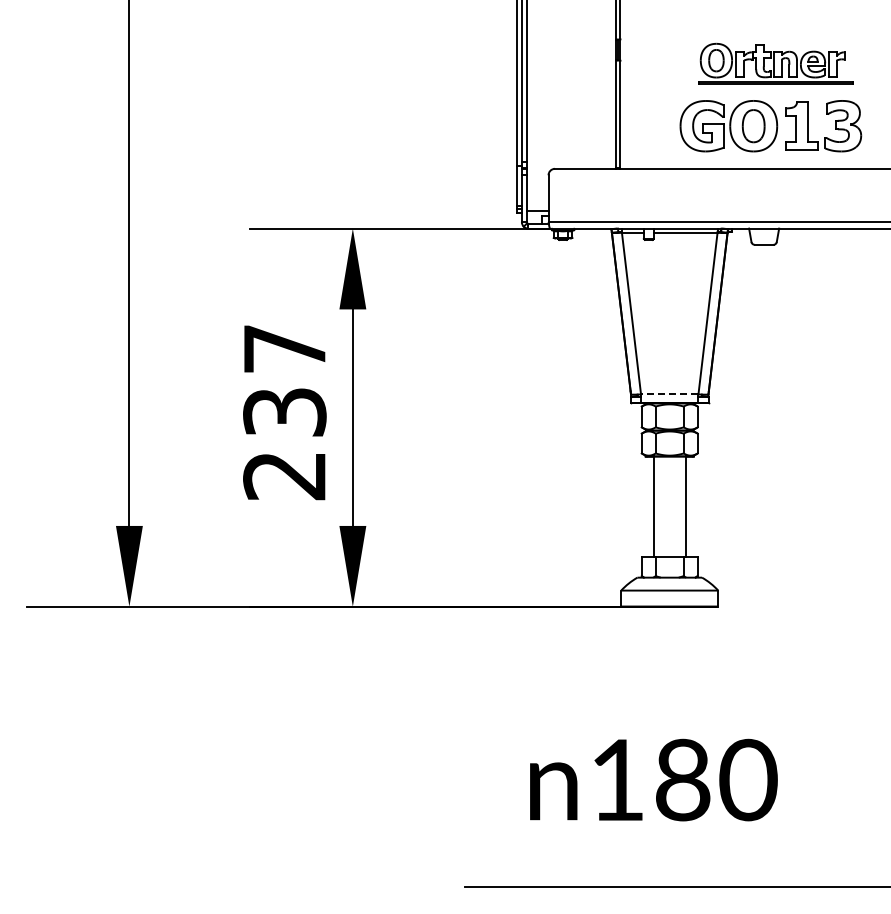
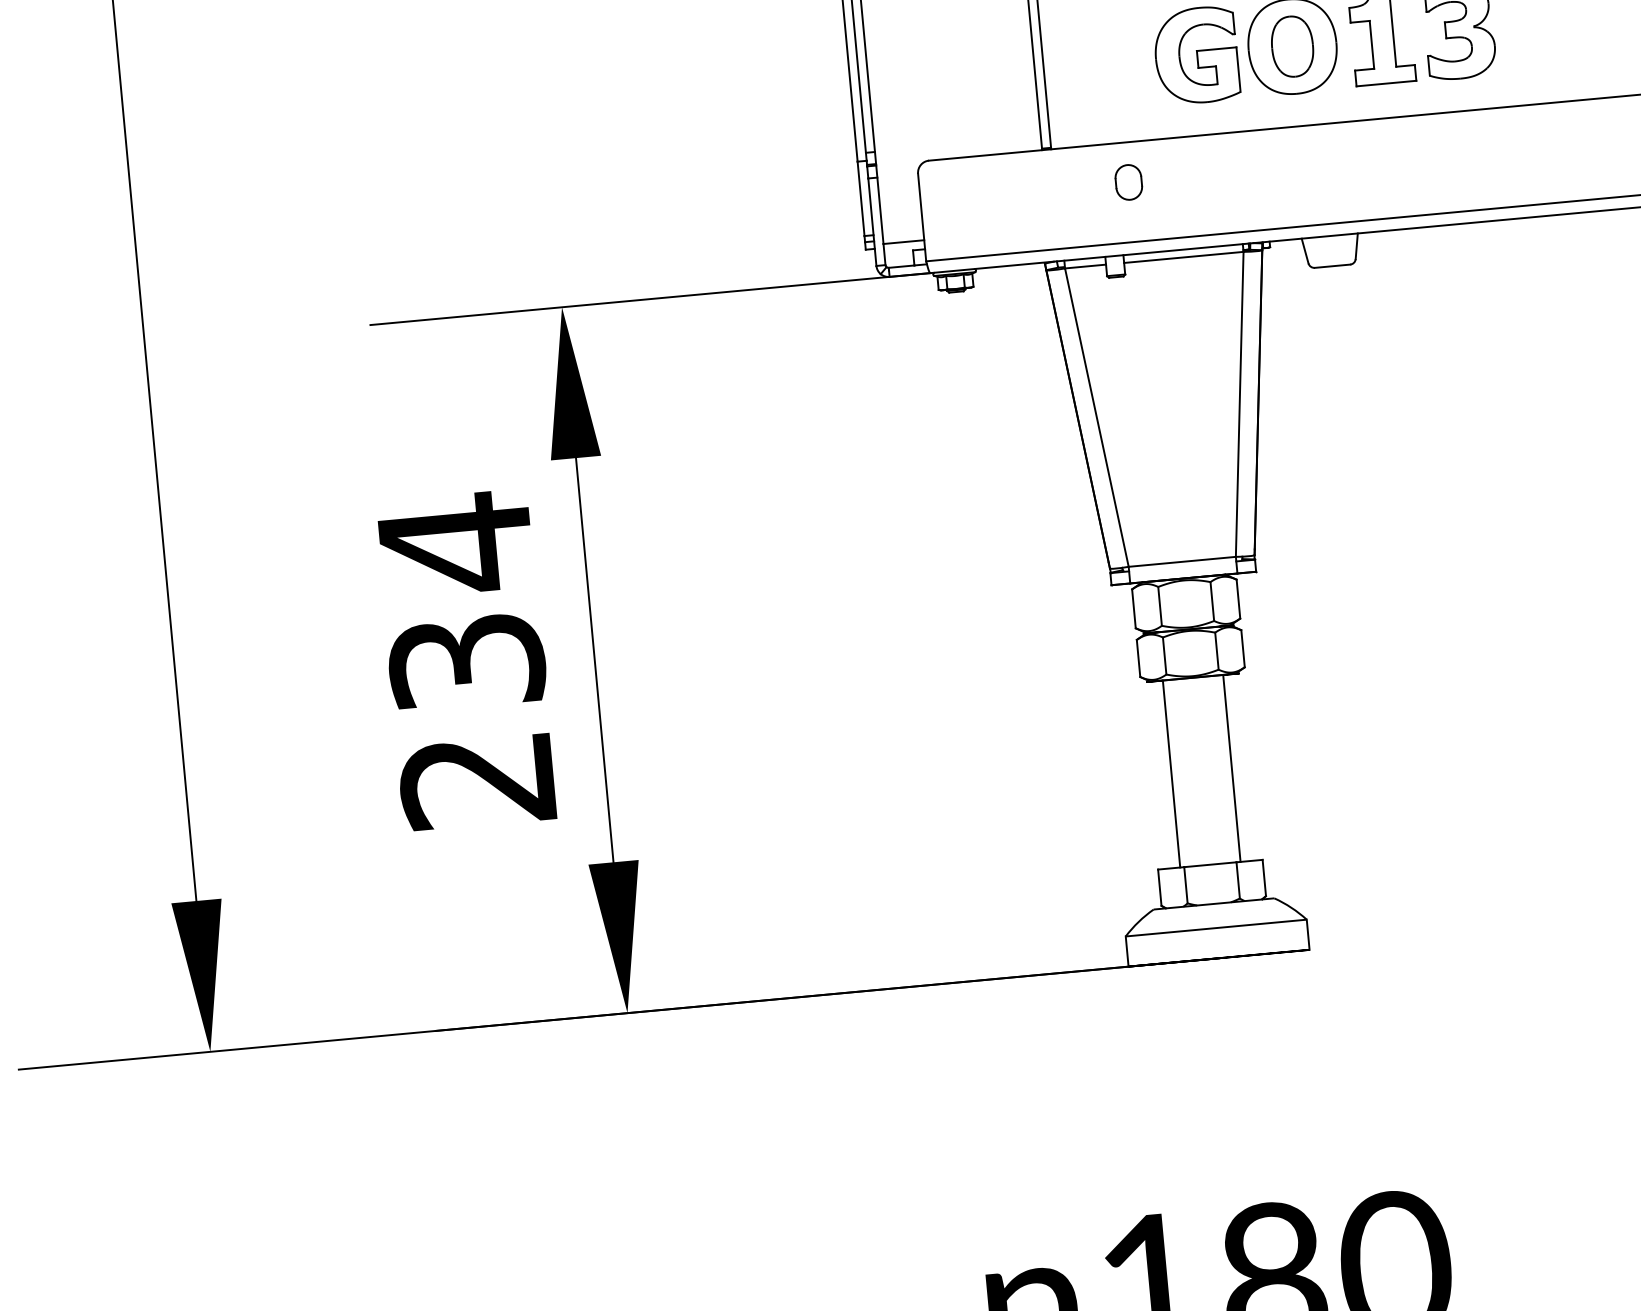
part: (659, 190) -> (1127, 183), added
text: (284, 348) -> (455, 542), 237 -> 234
line: (669, 394) -> (1181, 562), dashed -> solid

